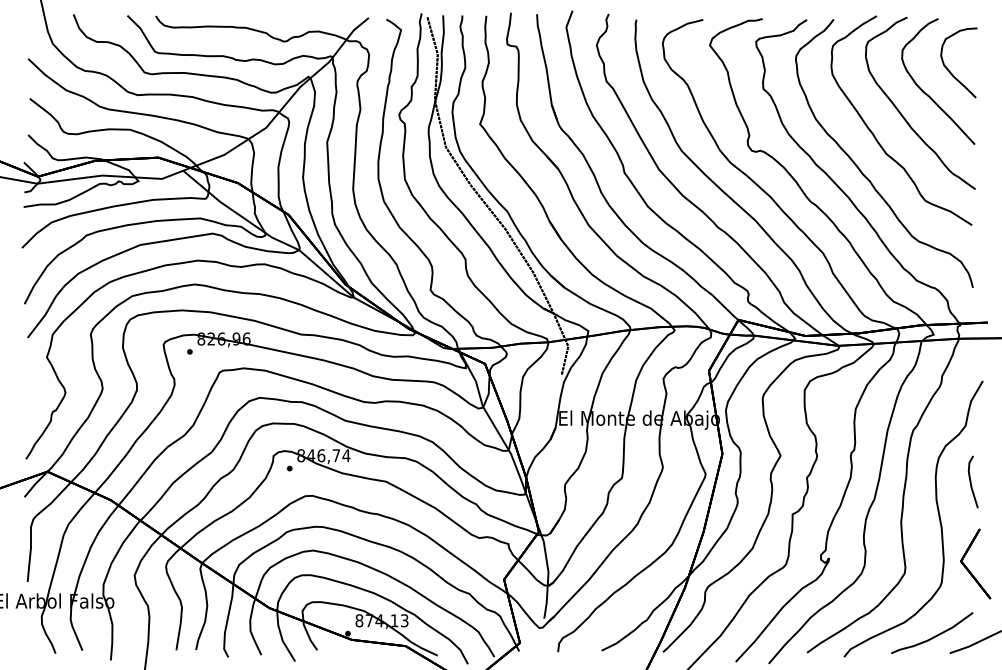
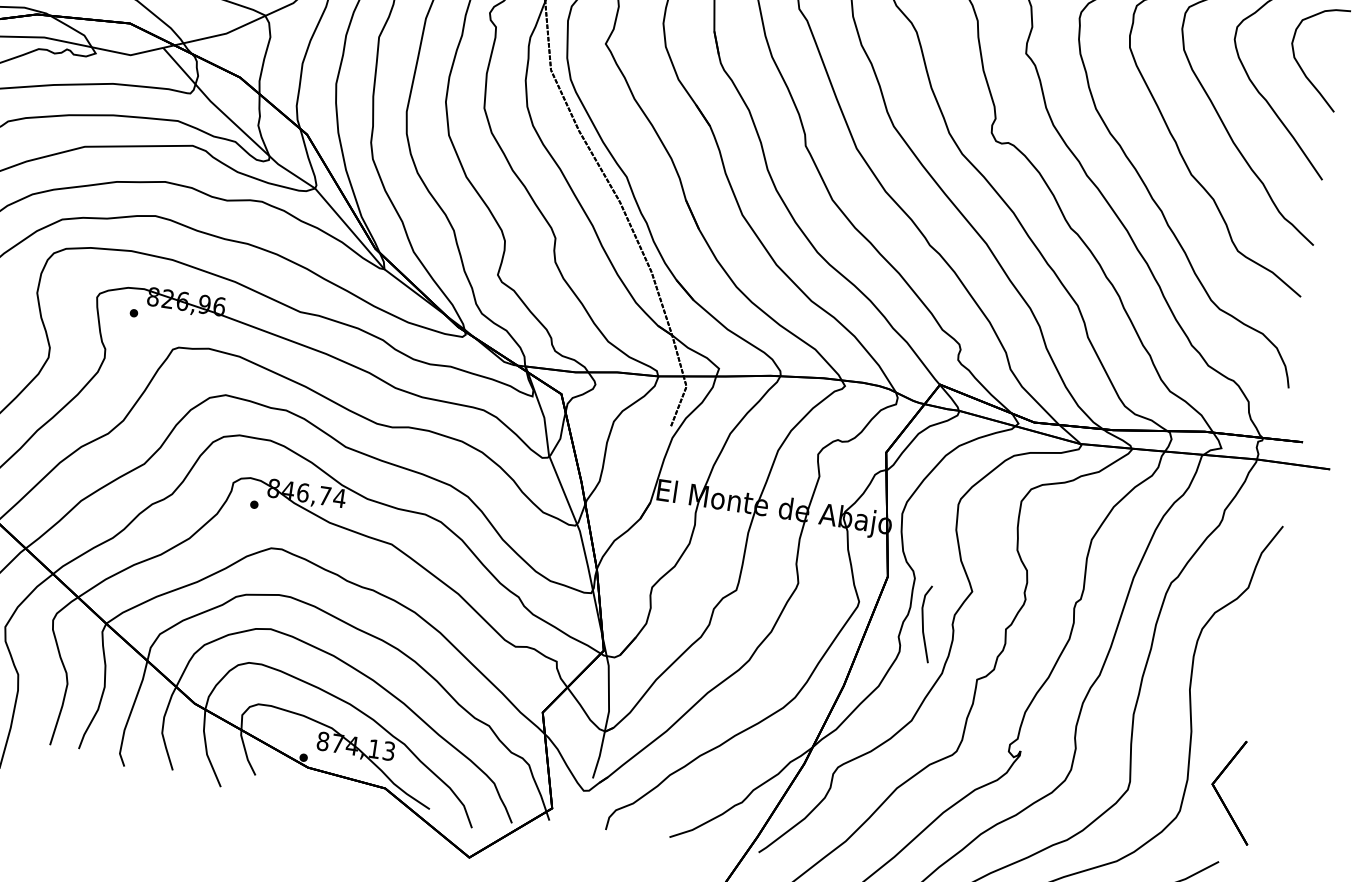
line: (971, 481) -> (924, 622), moved

